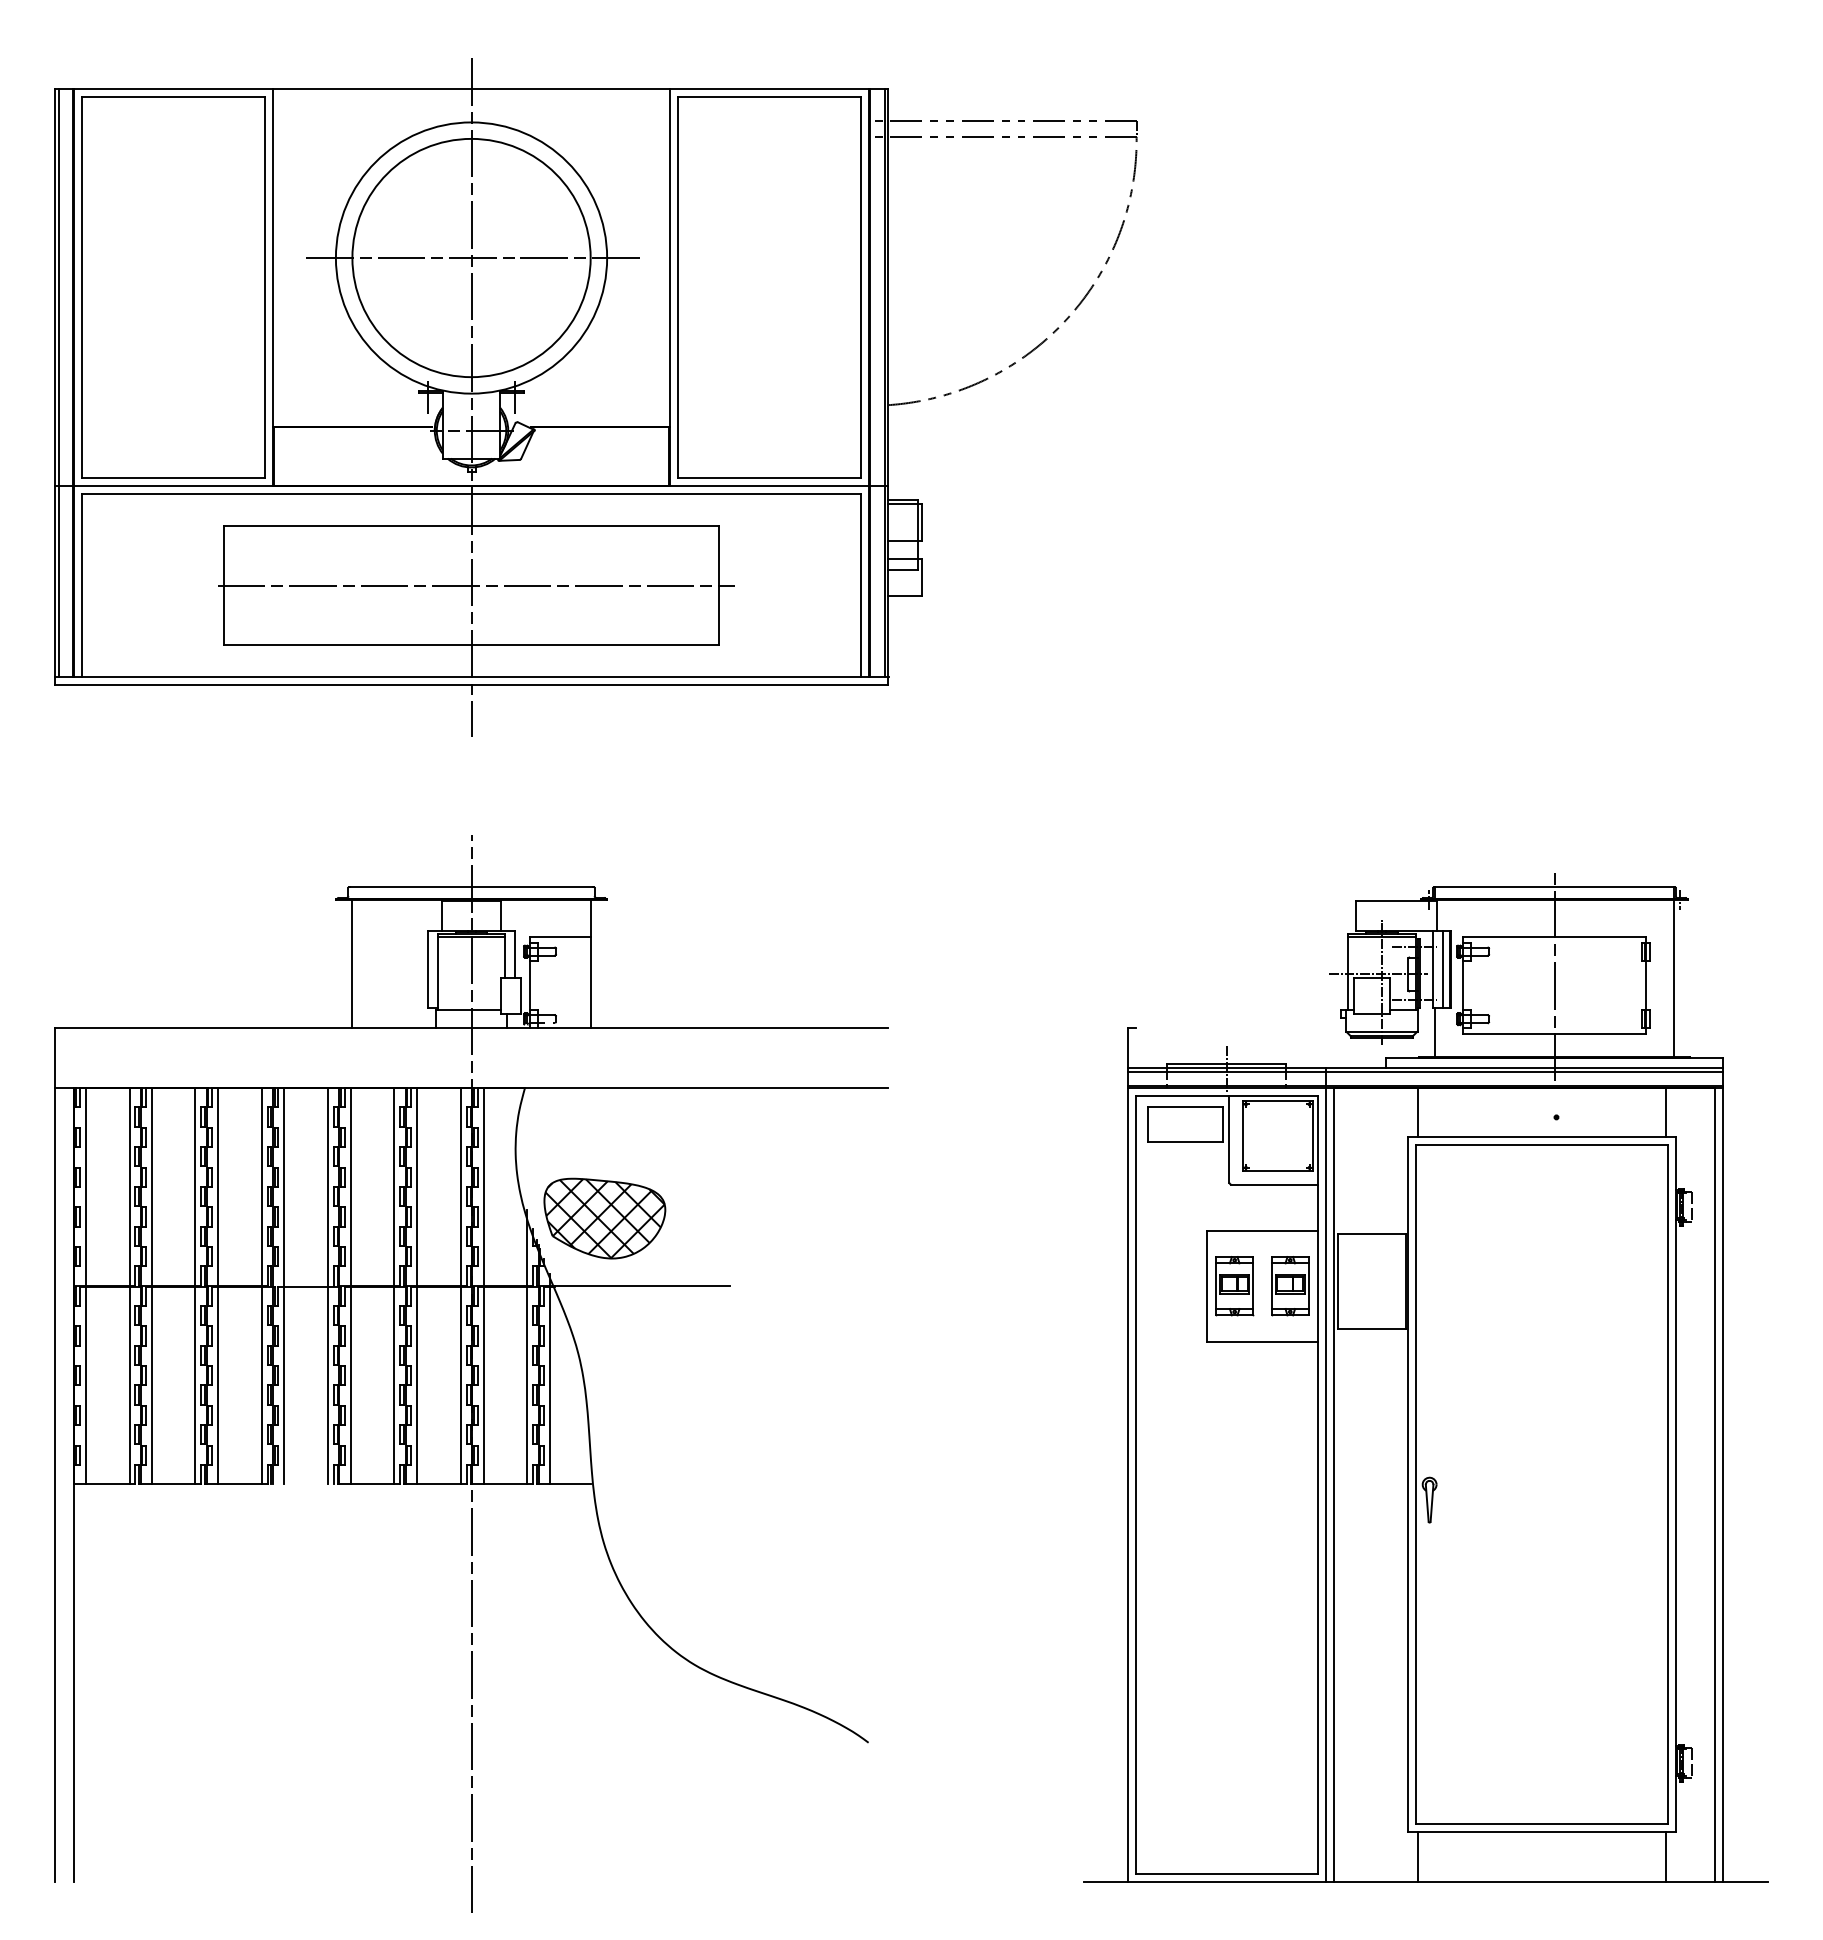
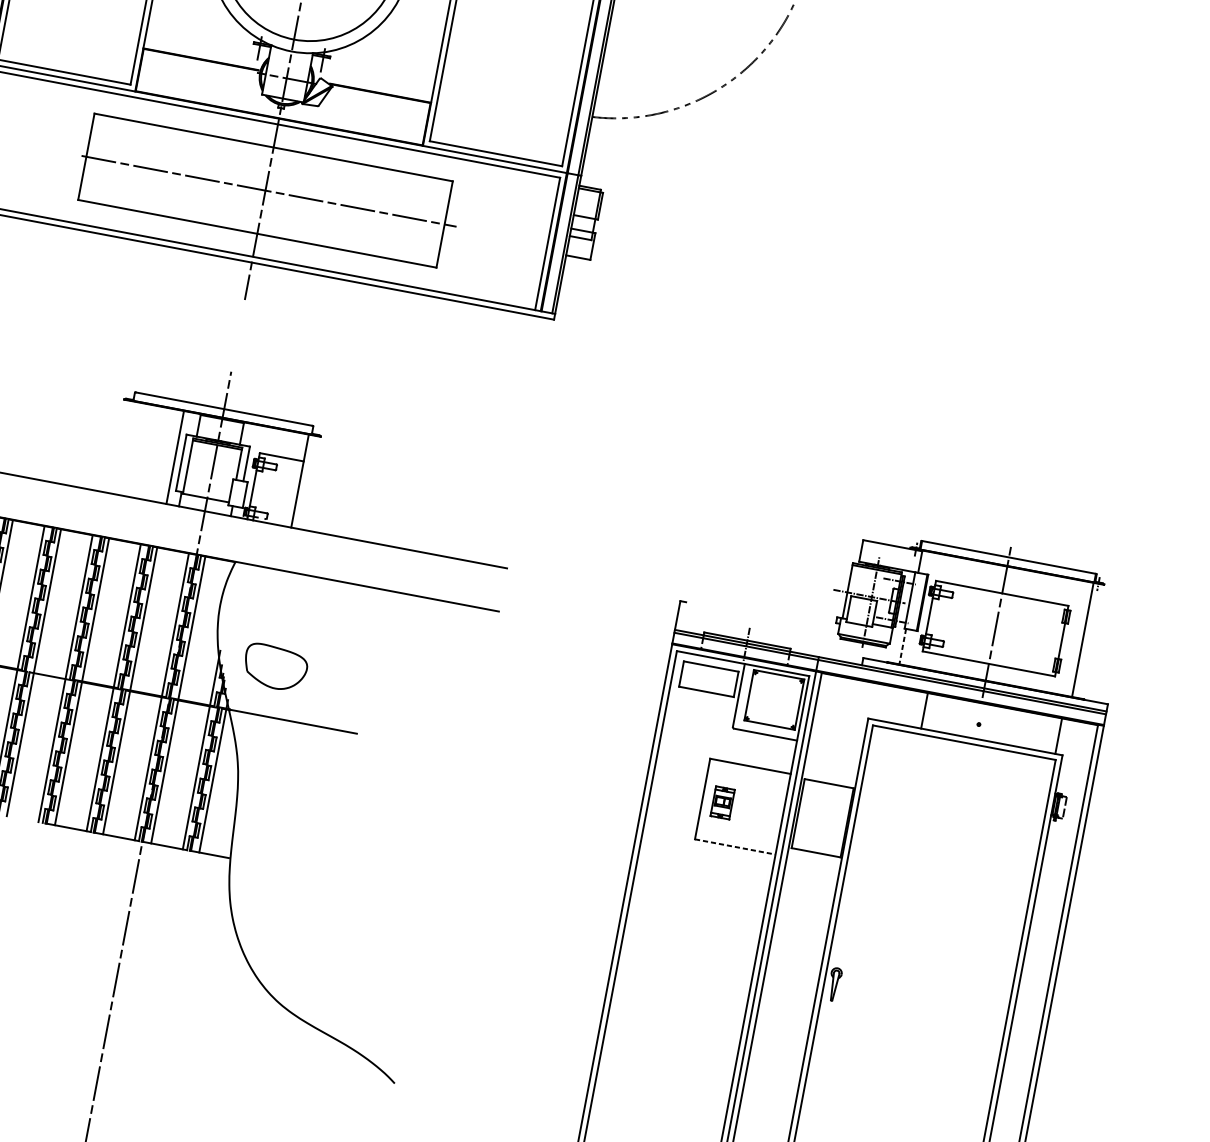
line: (352, 963) -> (175, 457), moved
line: (1443, 969) -> (917, 601), removed
line: (1435, 1033) -> (902, 647), solid -> dashed
line: (1417, 1112) -> (924, 710), moved
part: (604, 1218) -> (275, 667), size x0.7
part: (1234, 1286) -> (722, 803), size x0.7
part: (1290, 1286) -> (763, 810), removed
line: (1262, 1341) -> (735, 846), solid -> dashed

